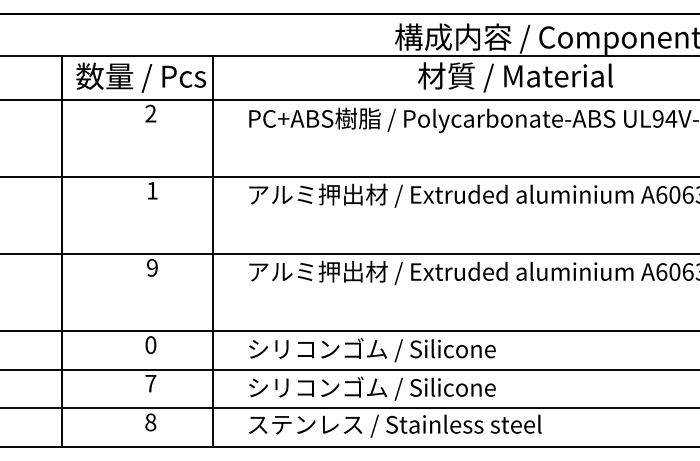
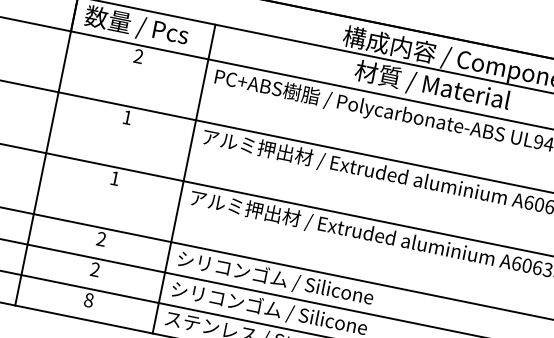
line: (213, 251) -> (184, 179), moved
text: (152, 267) -> (115, 178), 9 -> 1
text: (150, 344) -> (101, 238), 0 -> 2
text: (150, 383) -> (94, 269), 7 -> 2

